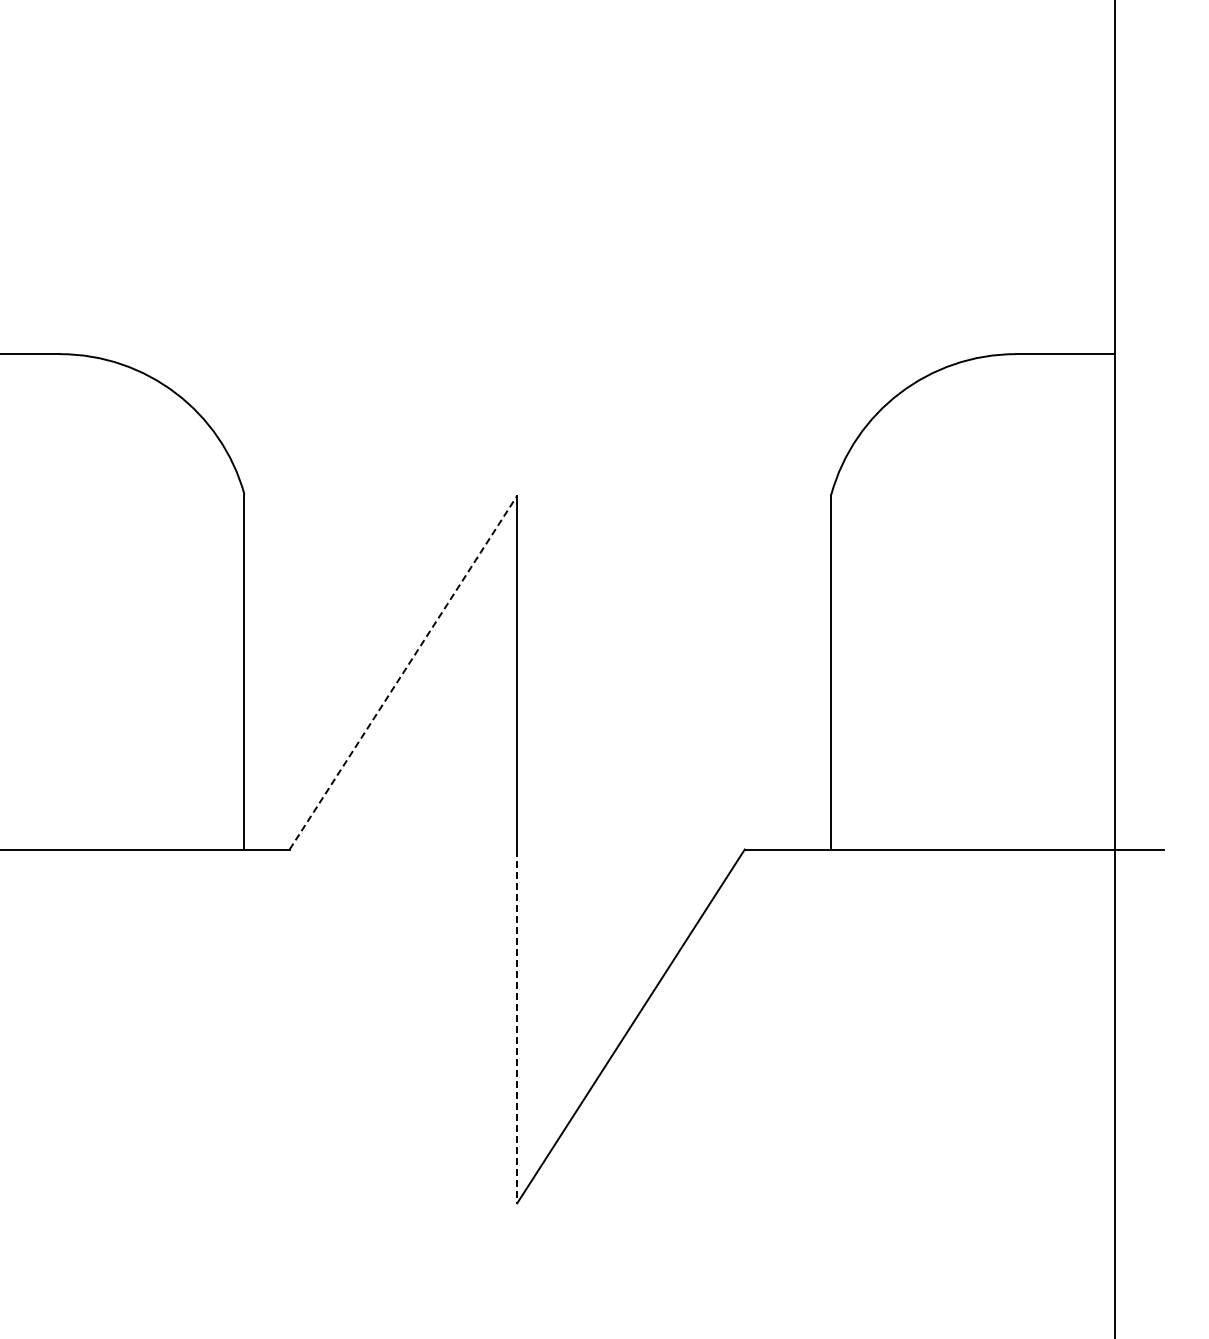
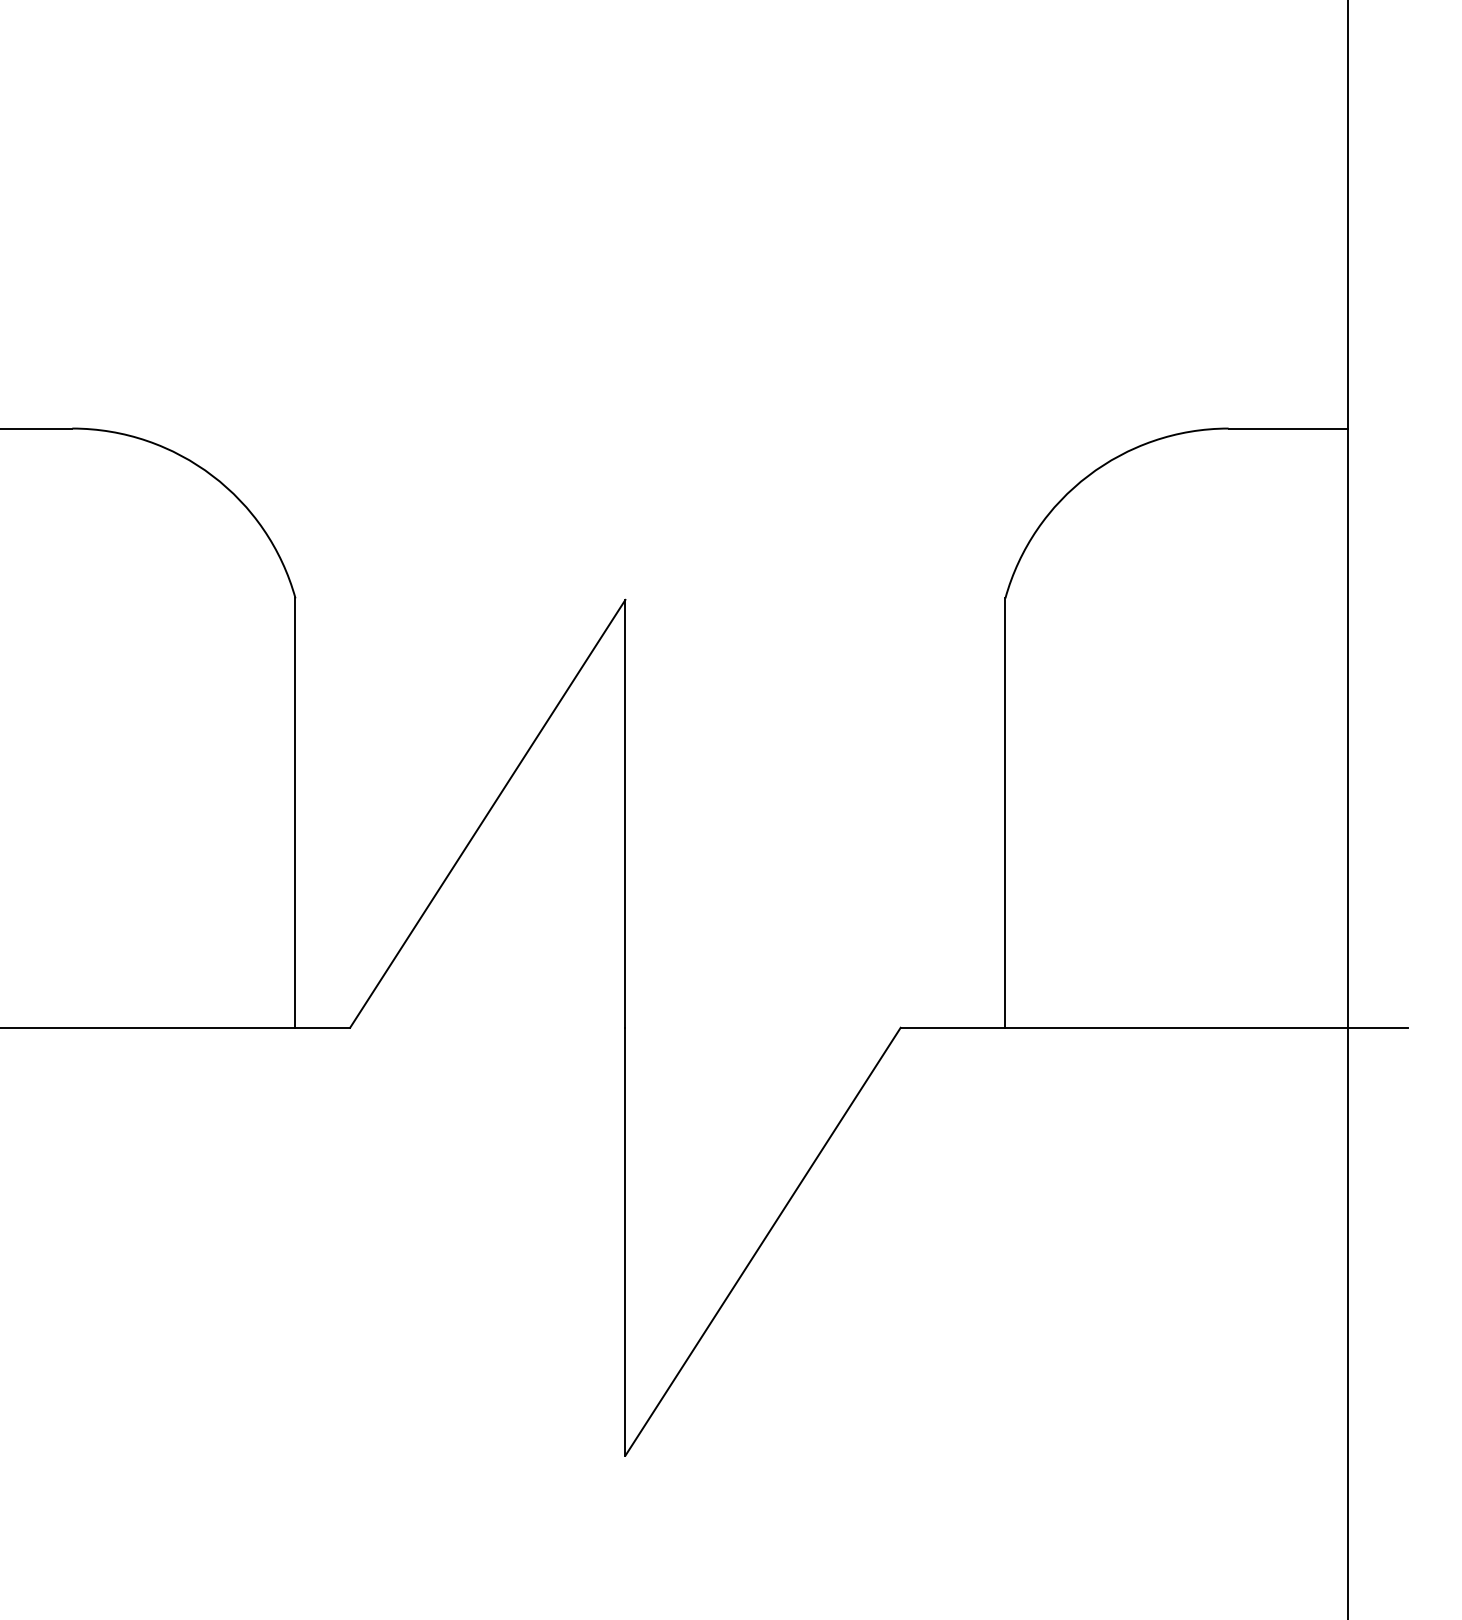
line: (403, 672) -> (487, 813), dashed -> solid
line: (517, 1026) -> (625, 1241), dashed -> solid

